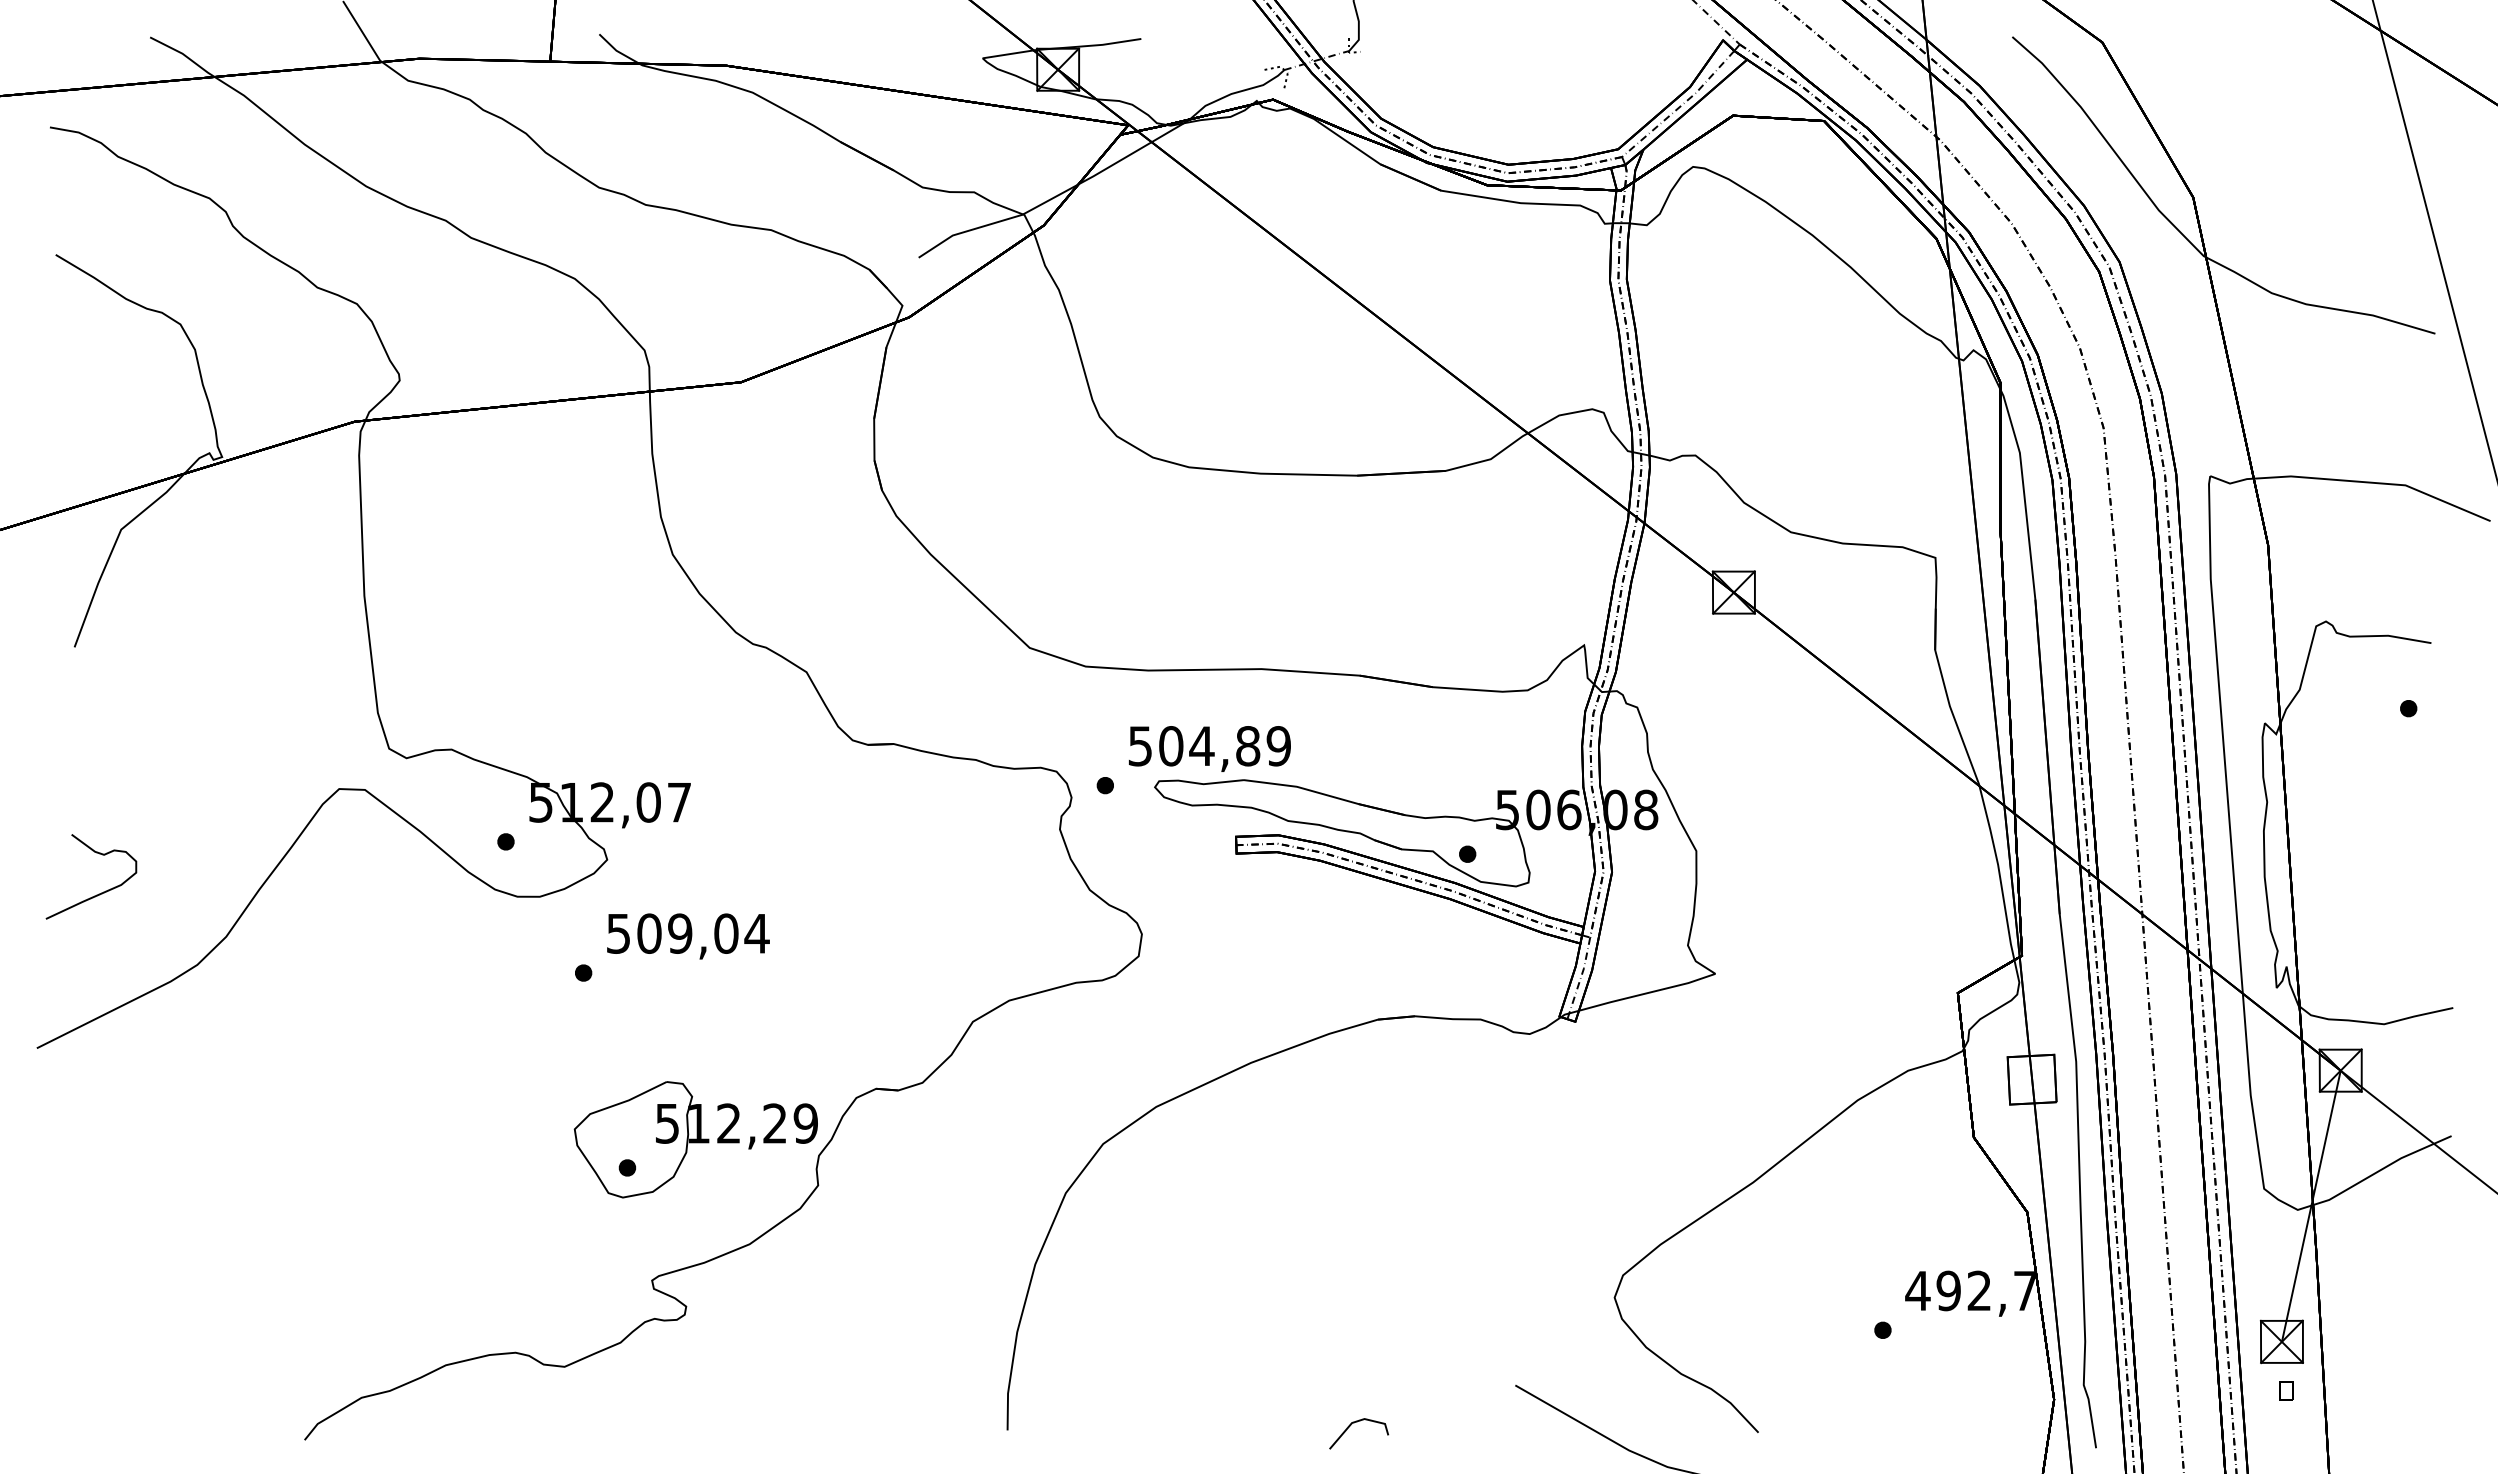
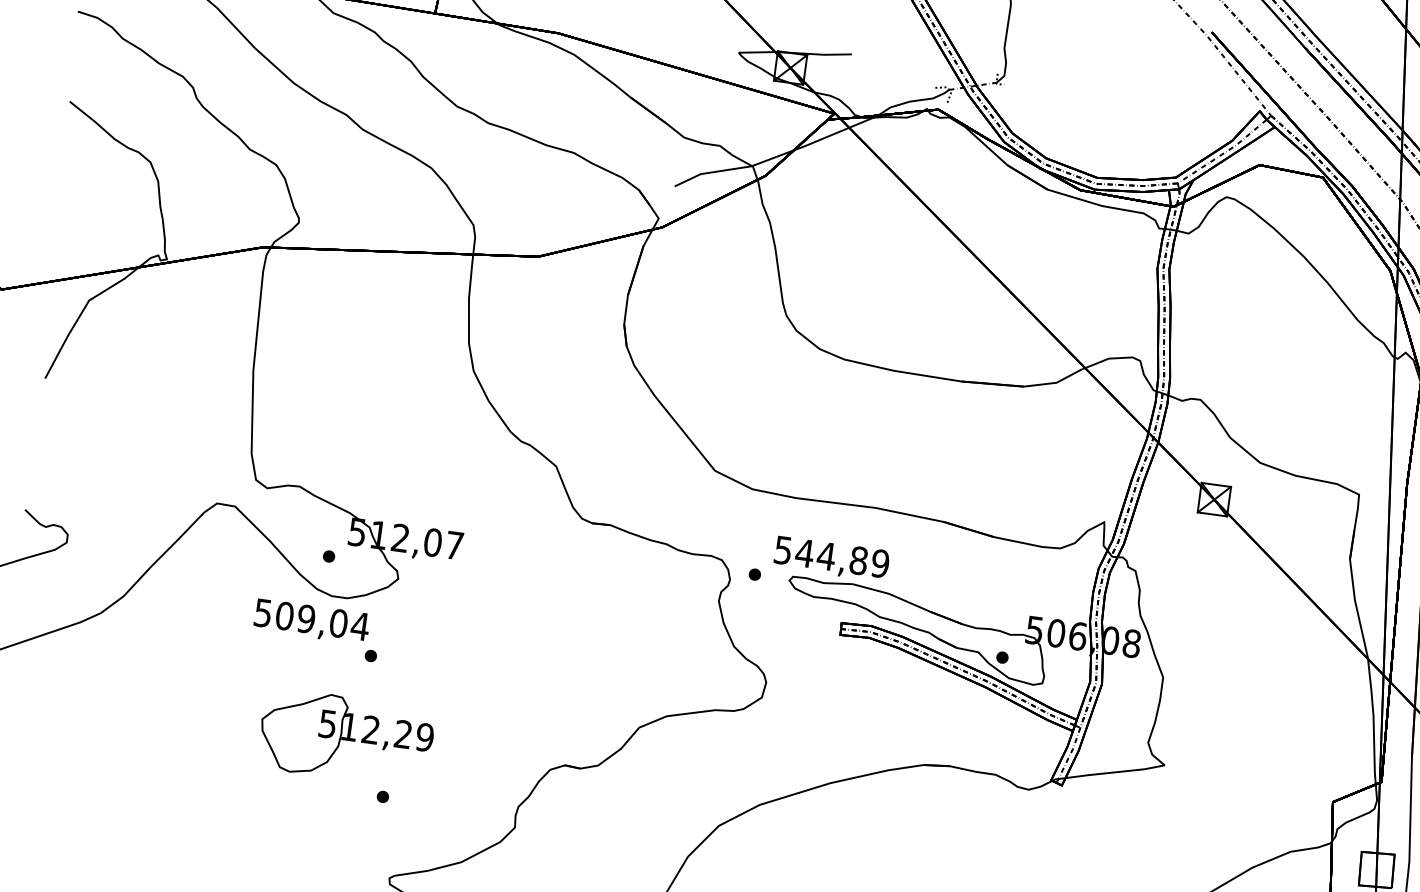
text: (1170, 746) -> (804, 553), 504,89 -> 544,89
text: (688, 936) -> (311, 621), moved
part: (695, 1139) -> (346, 737), moved

